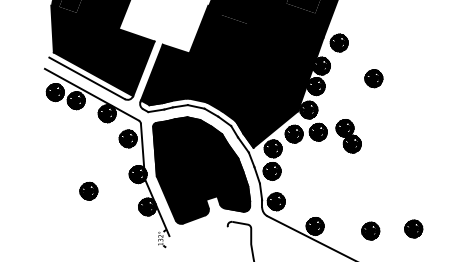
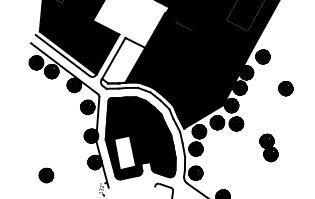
fill: (165, 74) -> (124, 61), removed
part: (348, 136) -> (268, 148), moved
fill: (183, 189) -> (124, 153), removed
part: (88, 190) -> (46, 174), moved

